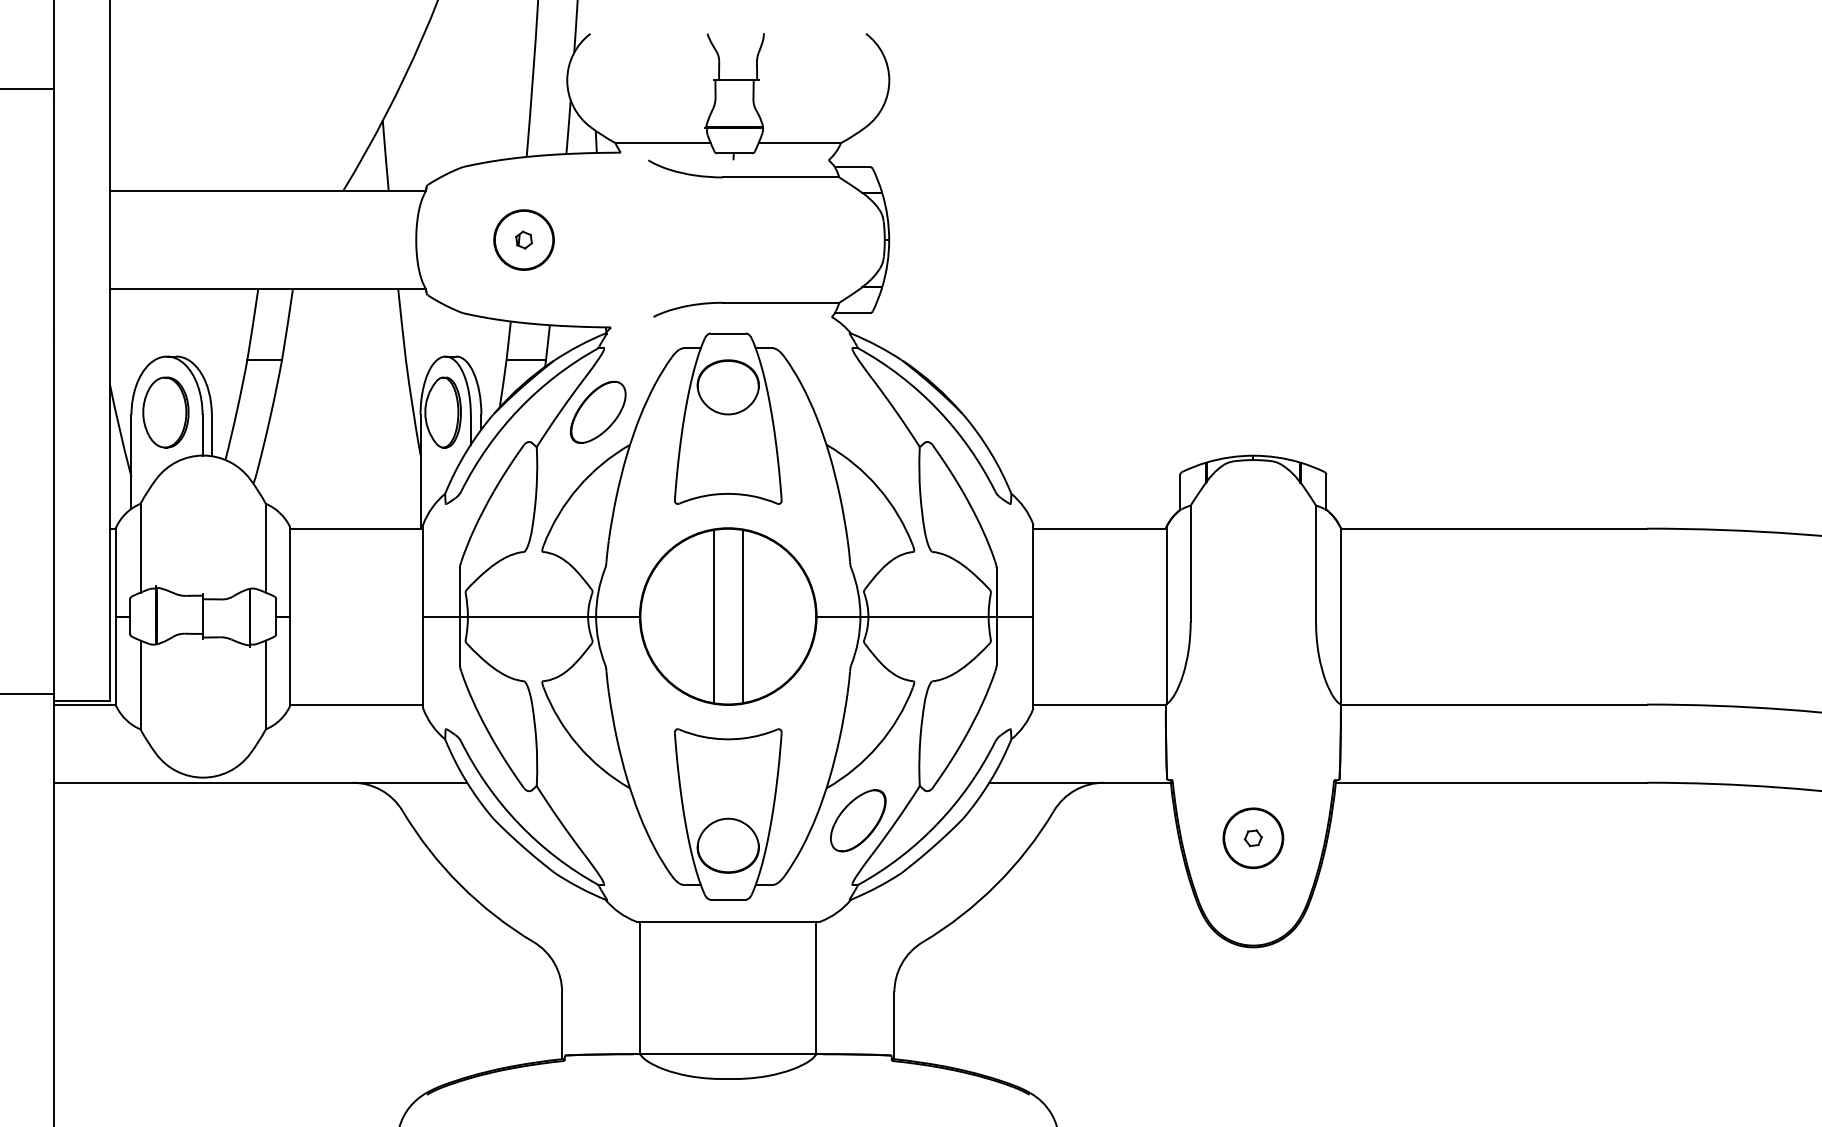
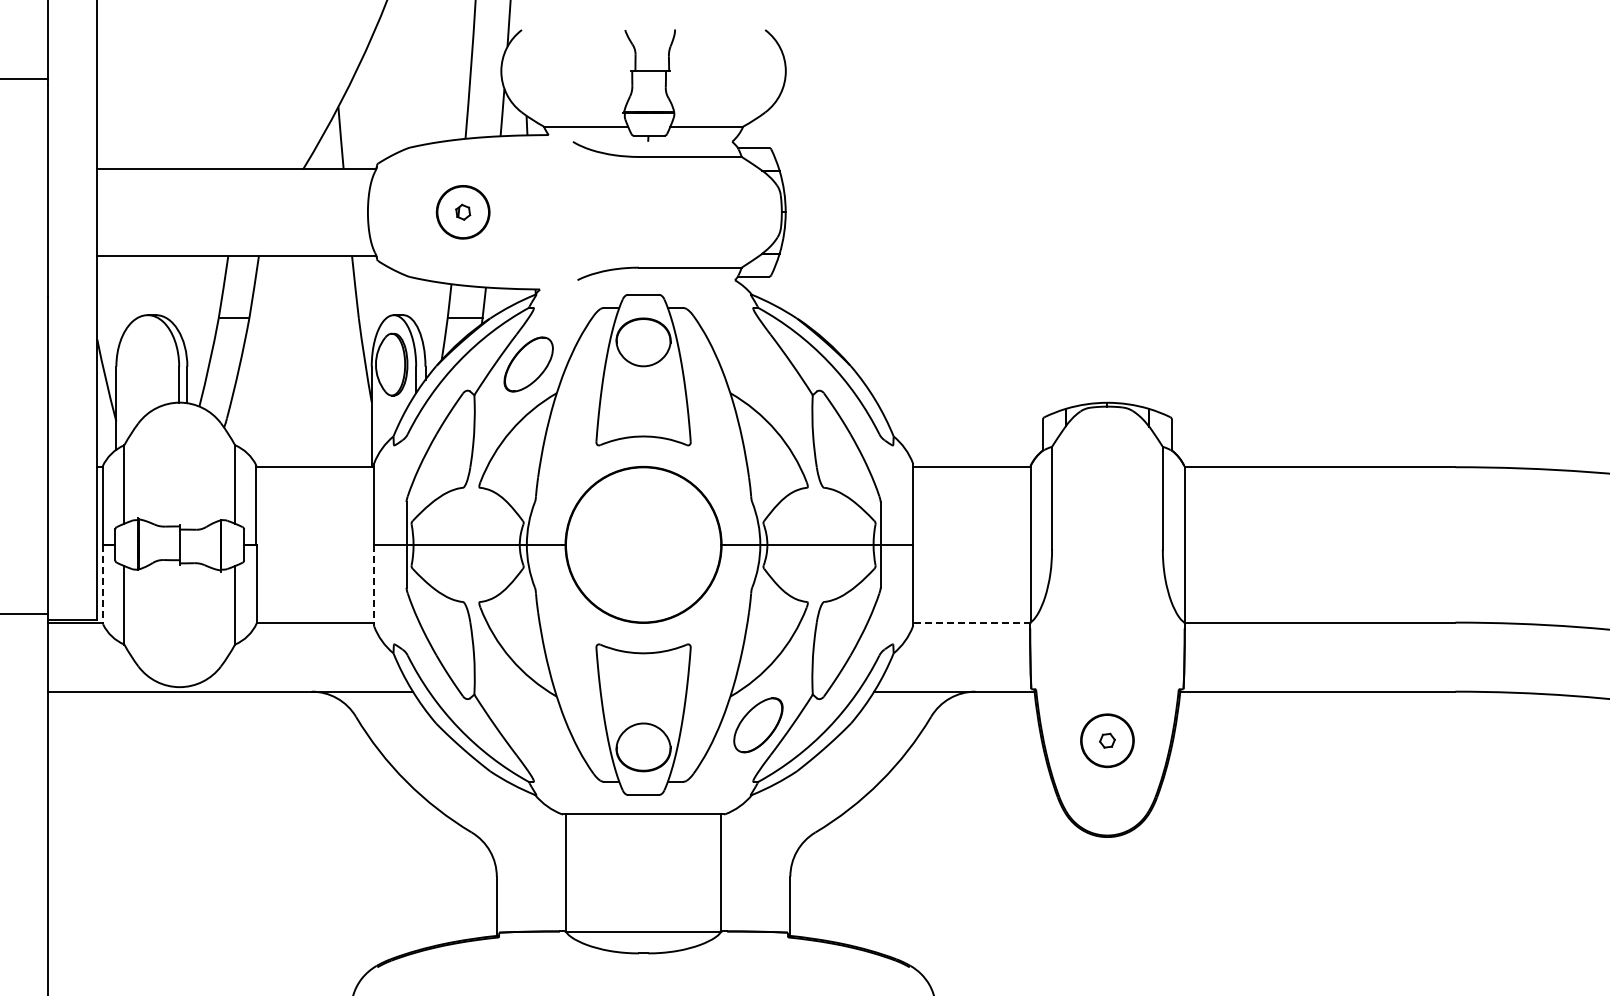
part: (165, 412) -> (146, 364), removed
line: (713, 616) -> (630, 544), removed
line: (742, 616) -> (656, 544), removed
line: (116, 661) -> (103, 584), solid -> dashed
line: (423, 662) -> (374, 585), solid -> dashed
line: (1099, 704) -> (971, 622), solid -> dashed

